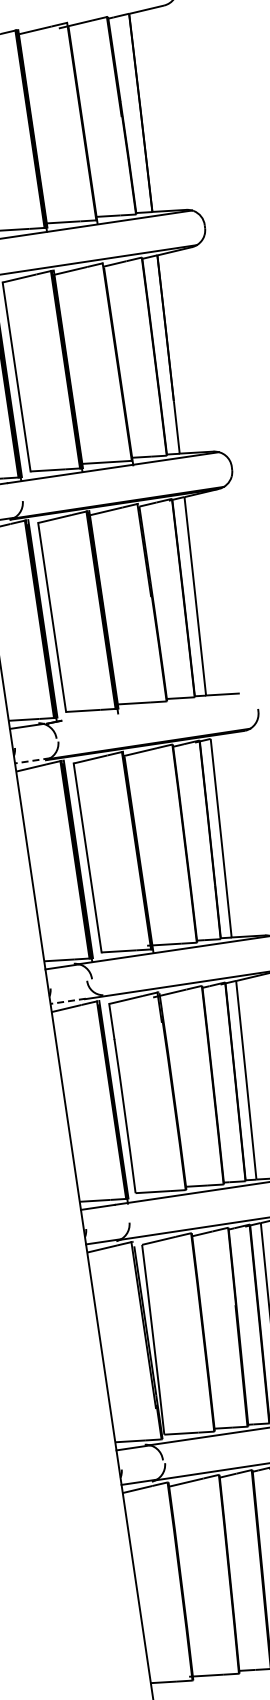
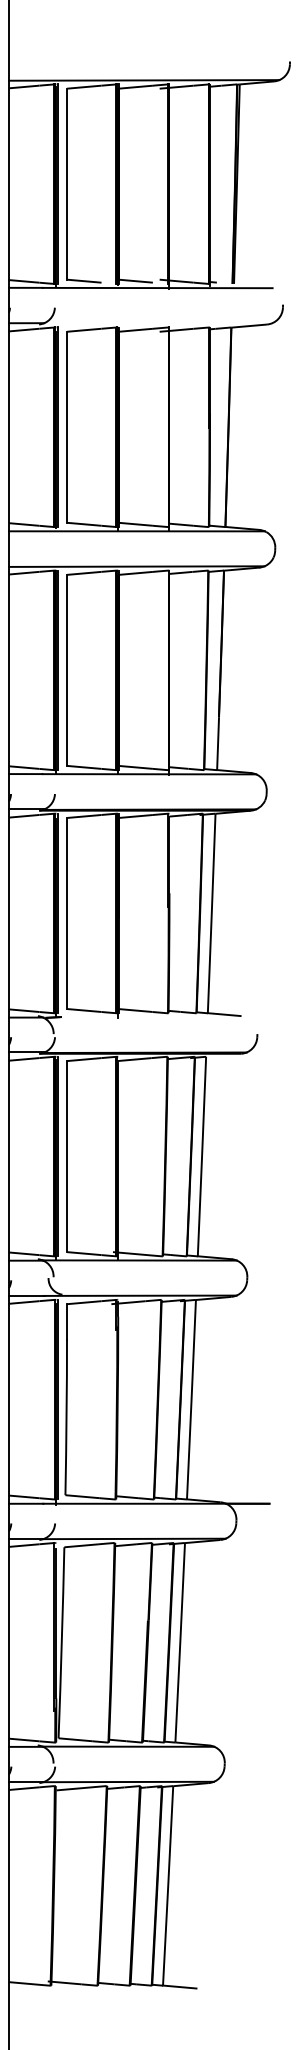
line: (32, 760) -> (26, 1052), dashed -> solid
line: (67, 1001) -> (26, 1295), dashed -> solid

